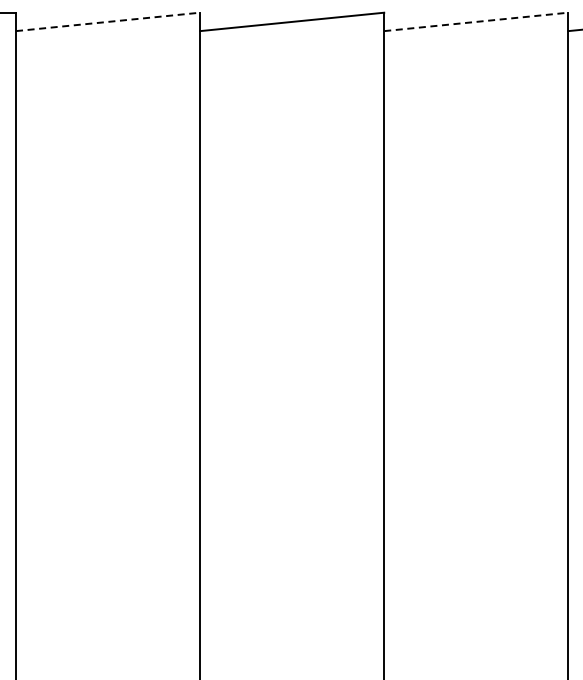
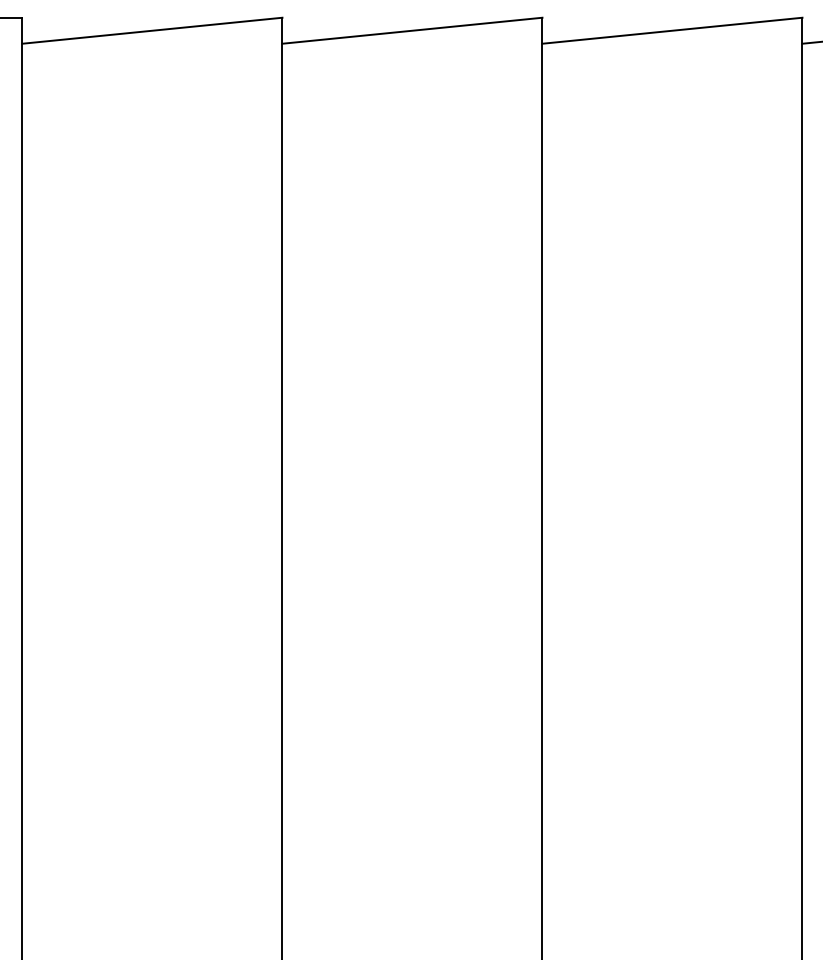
line: (108, 21) -> (153, 30), dashed -> solid
line: (476, 21) -> (672, 30), dashed -> solid

